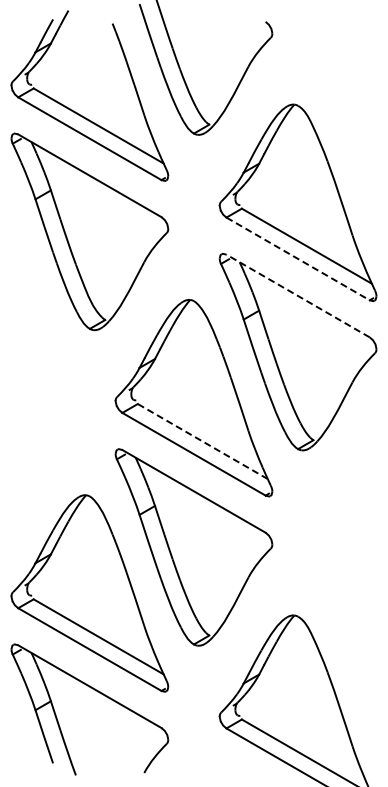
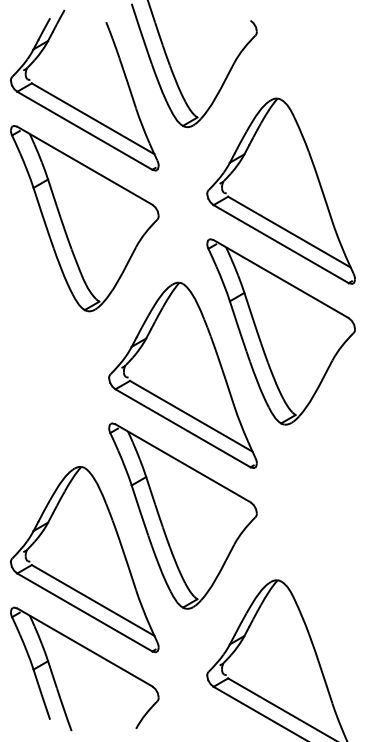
line: (298, 258) -> (281, 243), dashed -> solid
line: (298, 296) -> (281, 279), dashed -> solid
line: (202, 441) -> (191, 416), dashed -> solid

